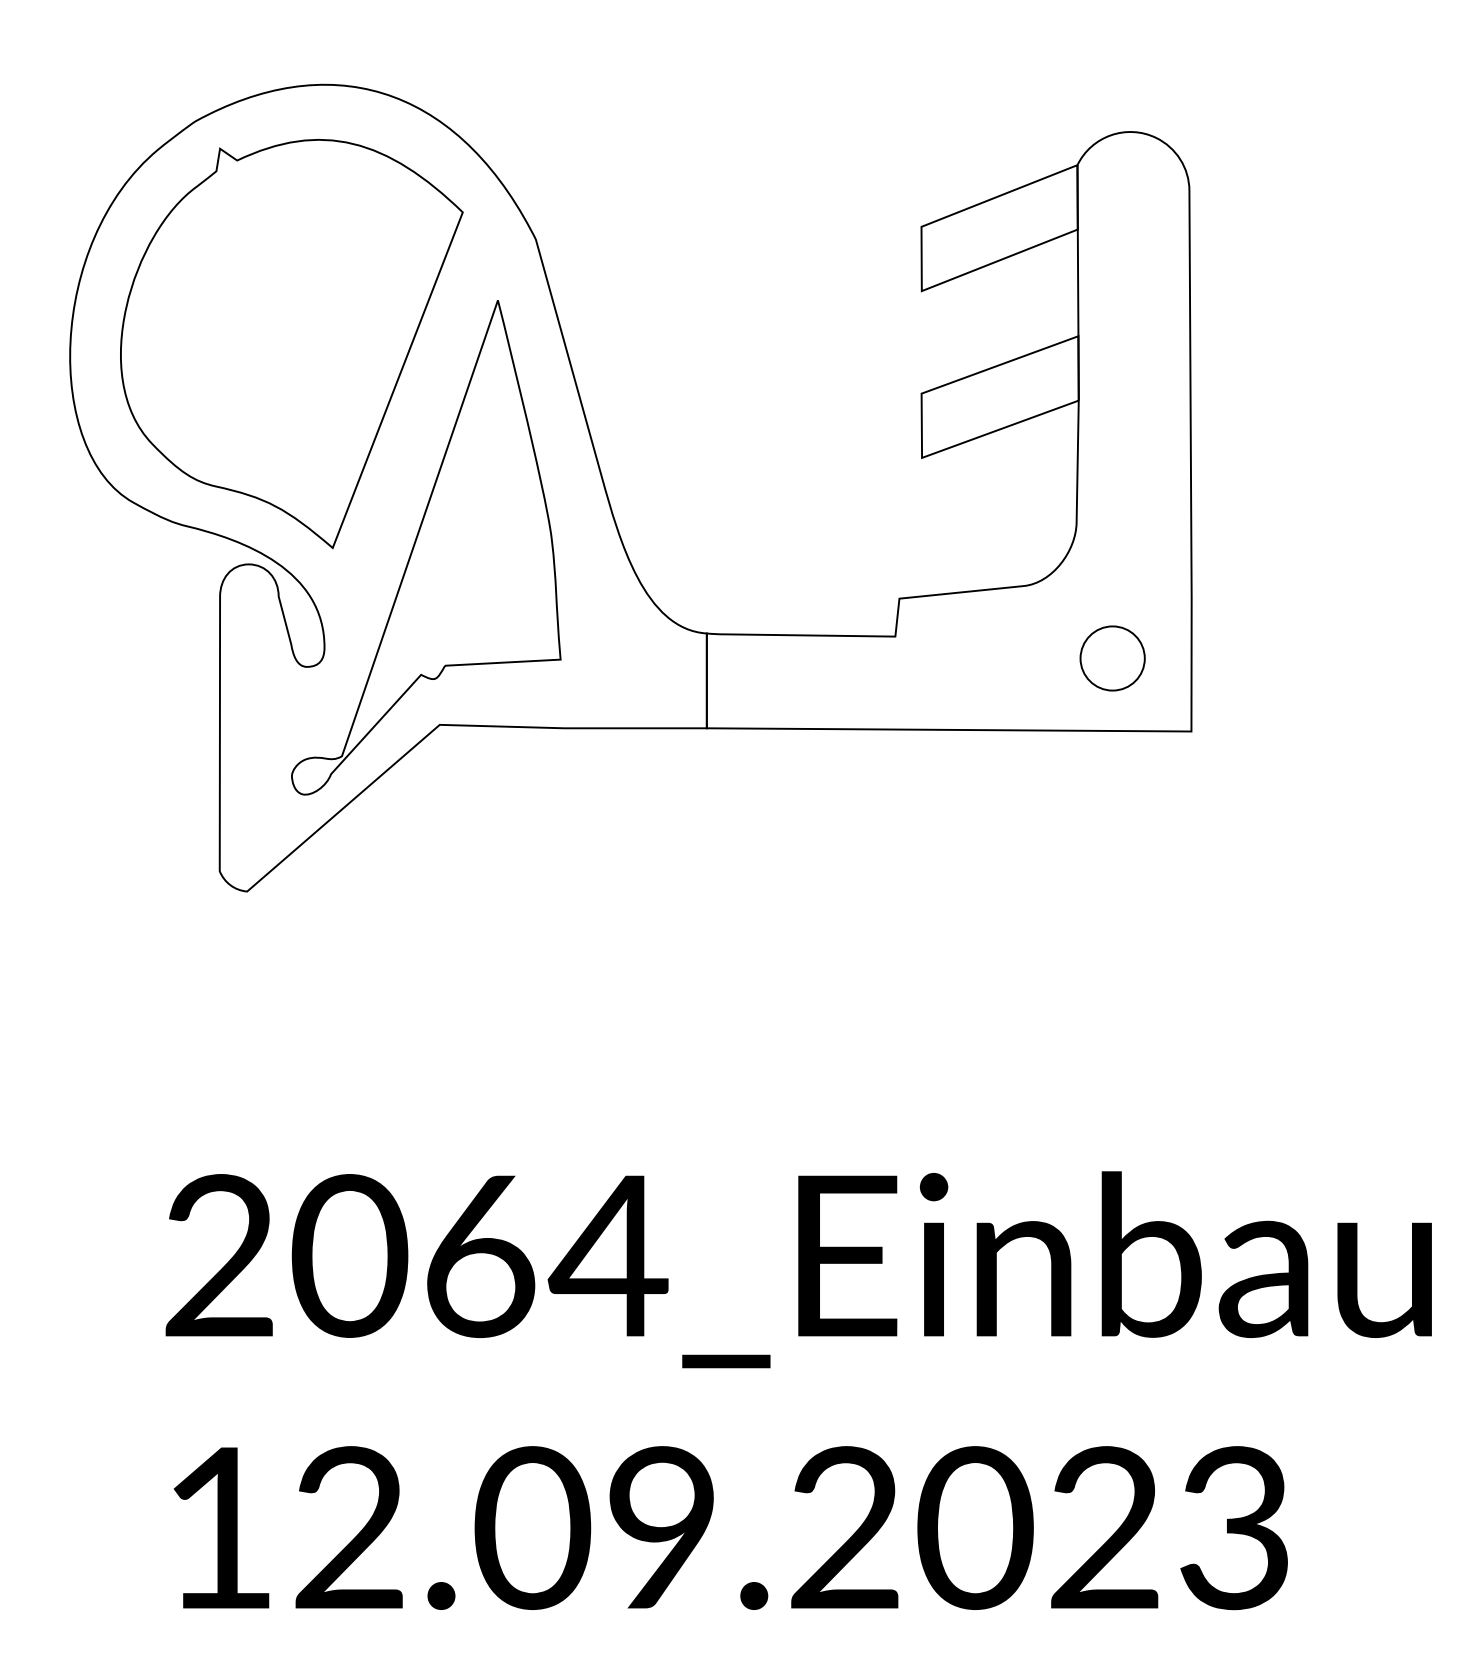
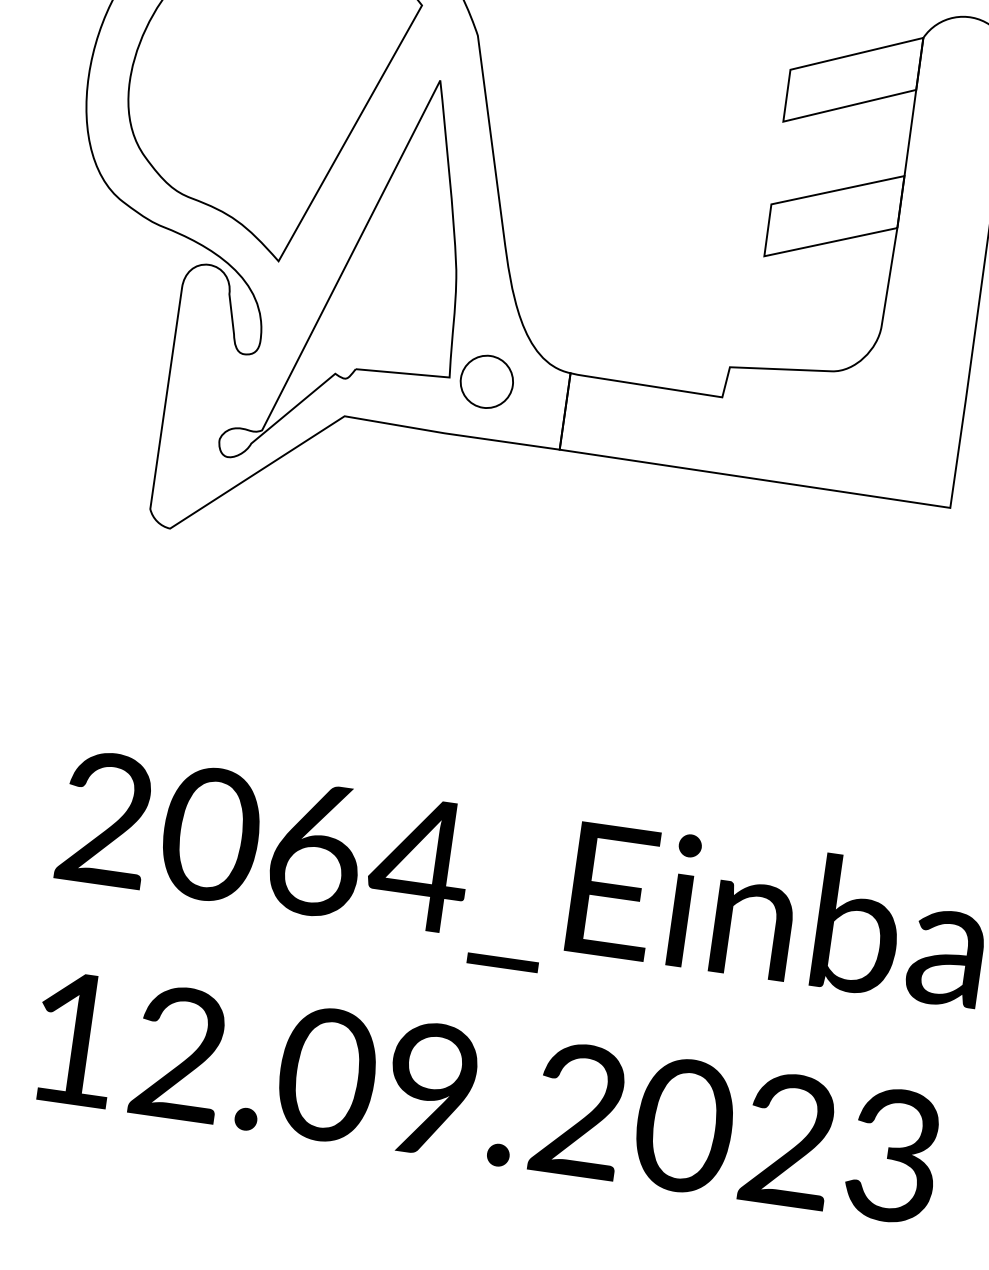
part: (1112, 658) -> (486, 381), moved

